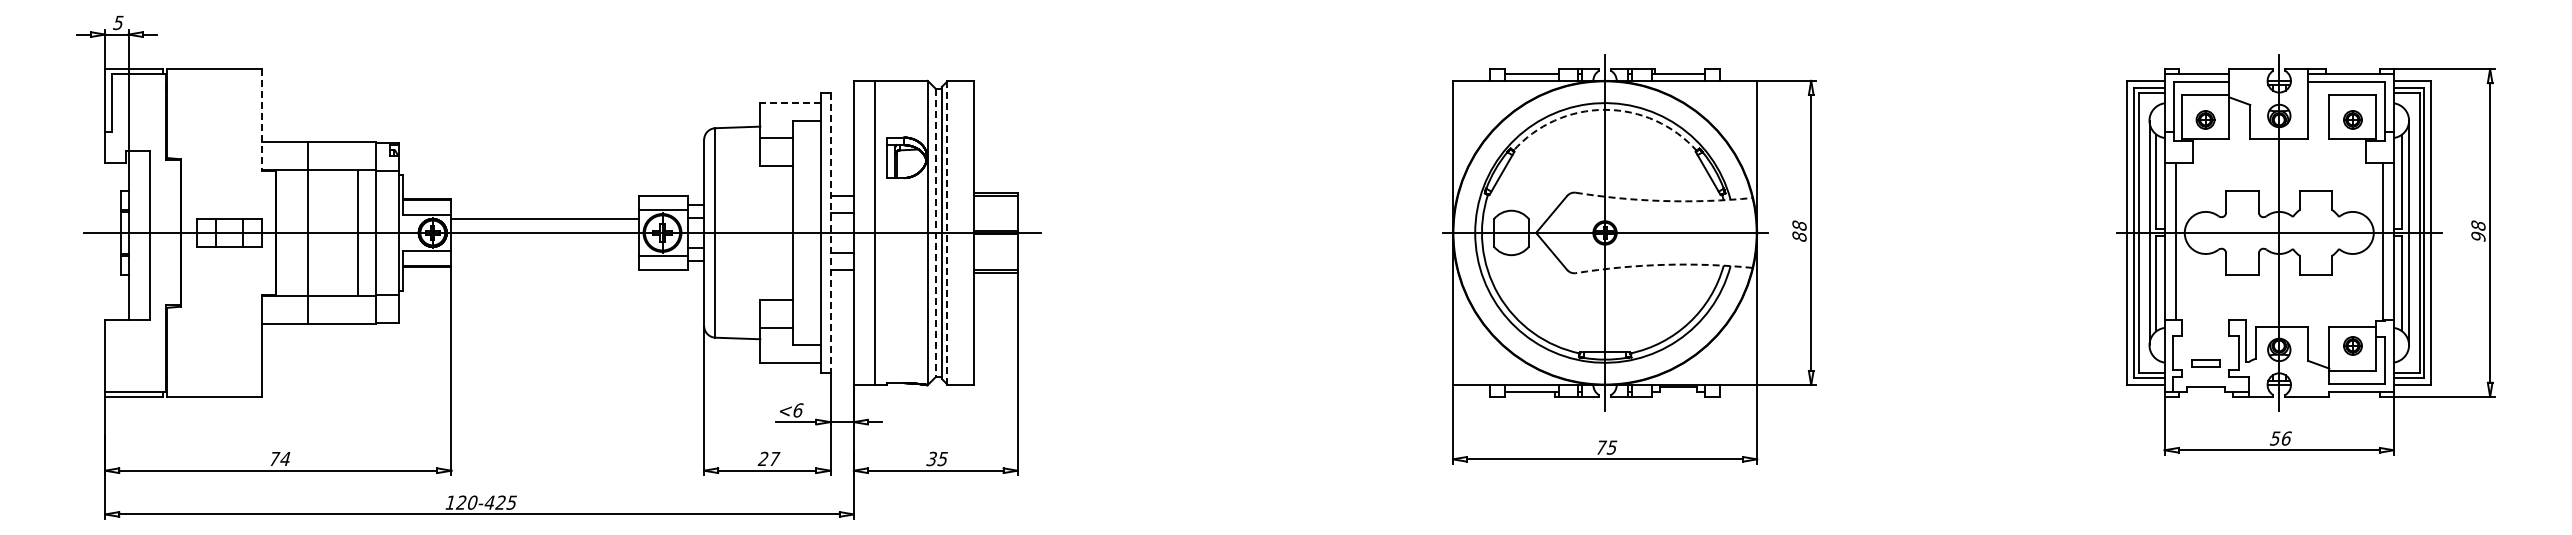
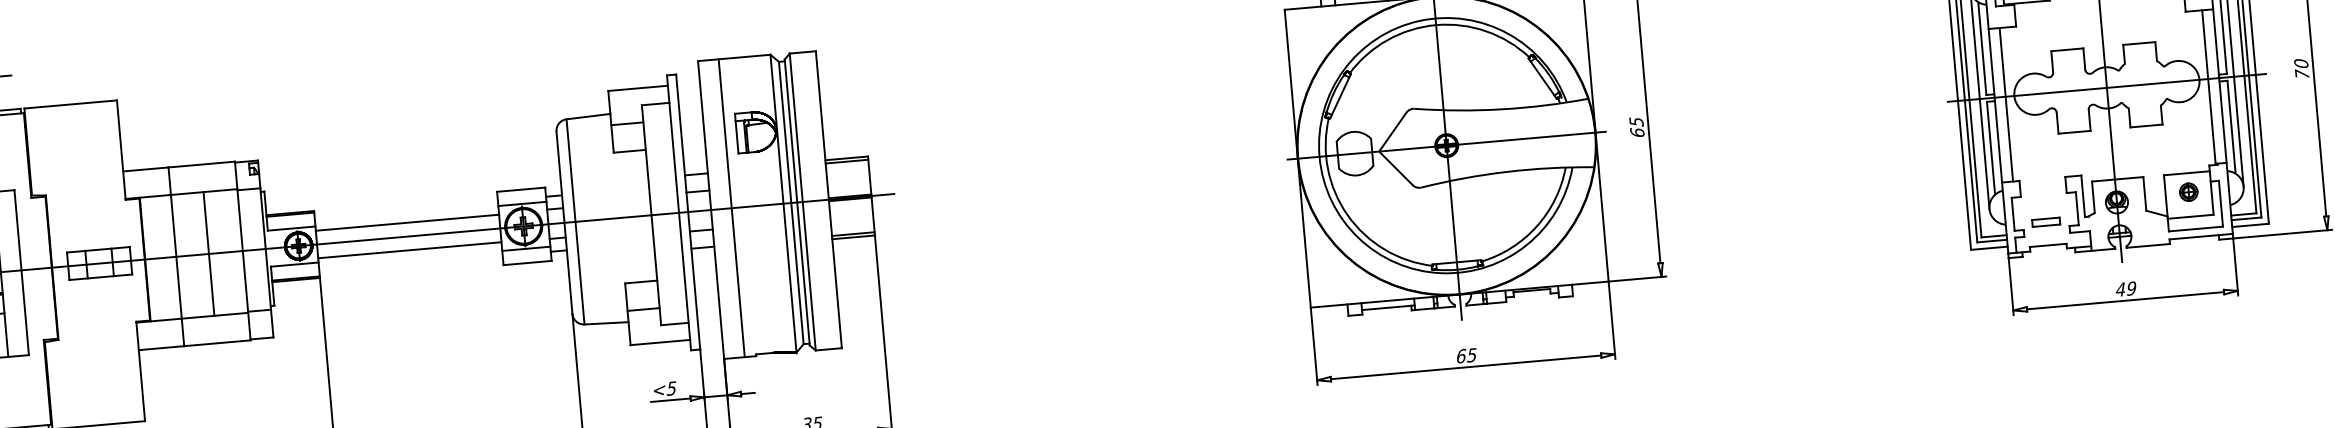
line: (790, 103) -> (637, 88), dashed -> solid
arc: (1605, 109) -> (1436, 24), dashed -> solid
line: (261, 119) -> (121, 149), dashed -> solid
arc: (1664, 201) -> (1502, 109), dashed -> solid
text: (1799, 230) -> (1636, 126), 88 -> 65
text: (2478, 230) -> (2301, 68), 98 -> 70
line: (358, 232) -> (209, 253), moved
line: (947, 232) -> (802, 201), dashed -> solid
line: (830, 233) -> (688, 212), dashed -> solid
line: (935, 233) -> (791, 203), dashed -> solid
line: (544, 247) -> (409, 250), added
arc: (1664, 264) -> (1507, 171), dashed -> solid
text: (797, 410) -> (671, 388), <6 -> <5
text: (2280, 438) -> (2125, 289), 56 -> 49
text: (1601, 447) -> (1461, 356), 75 -> 65

